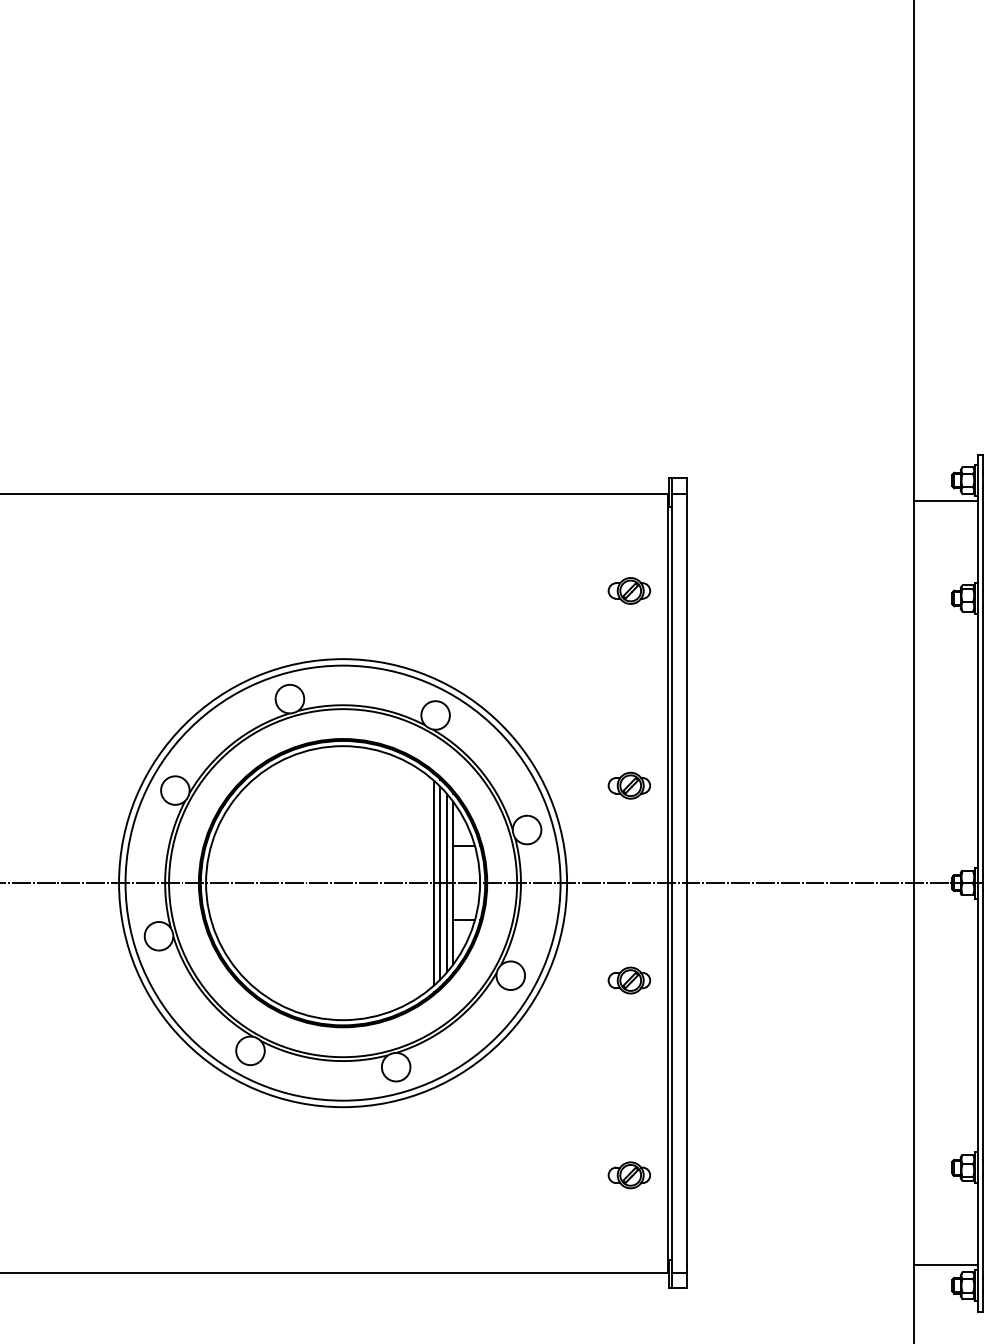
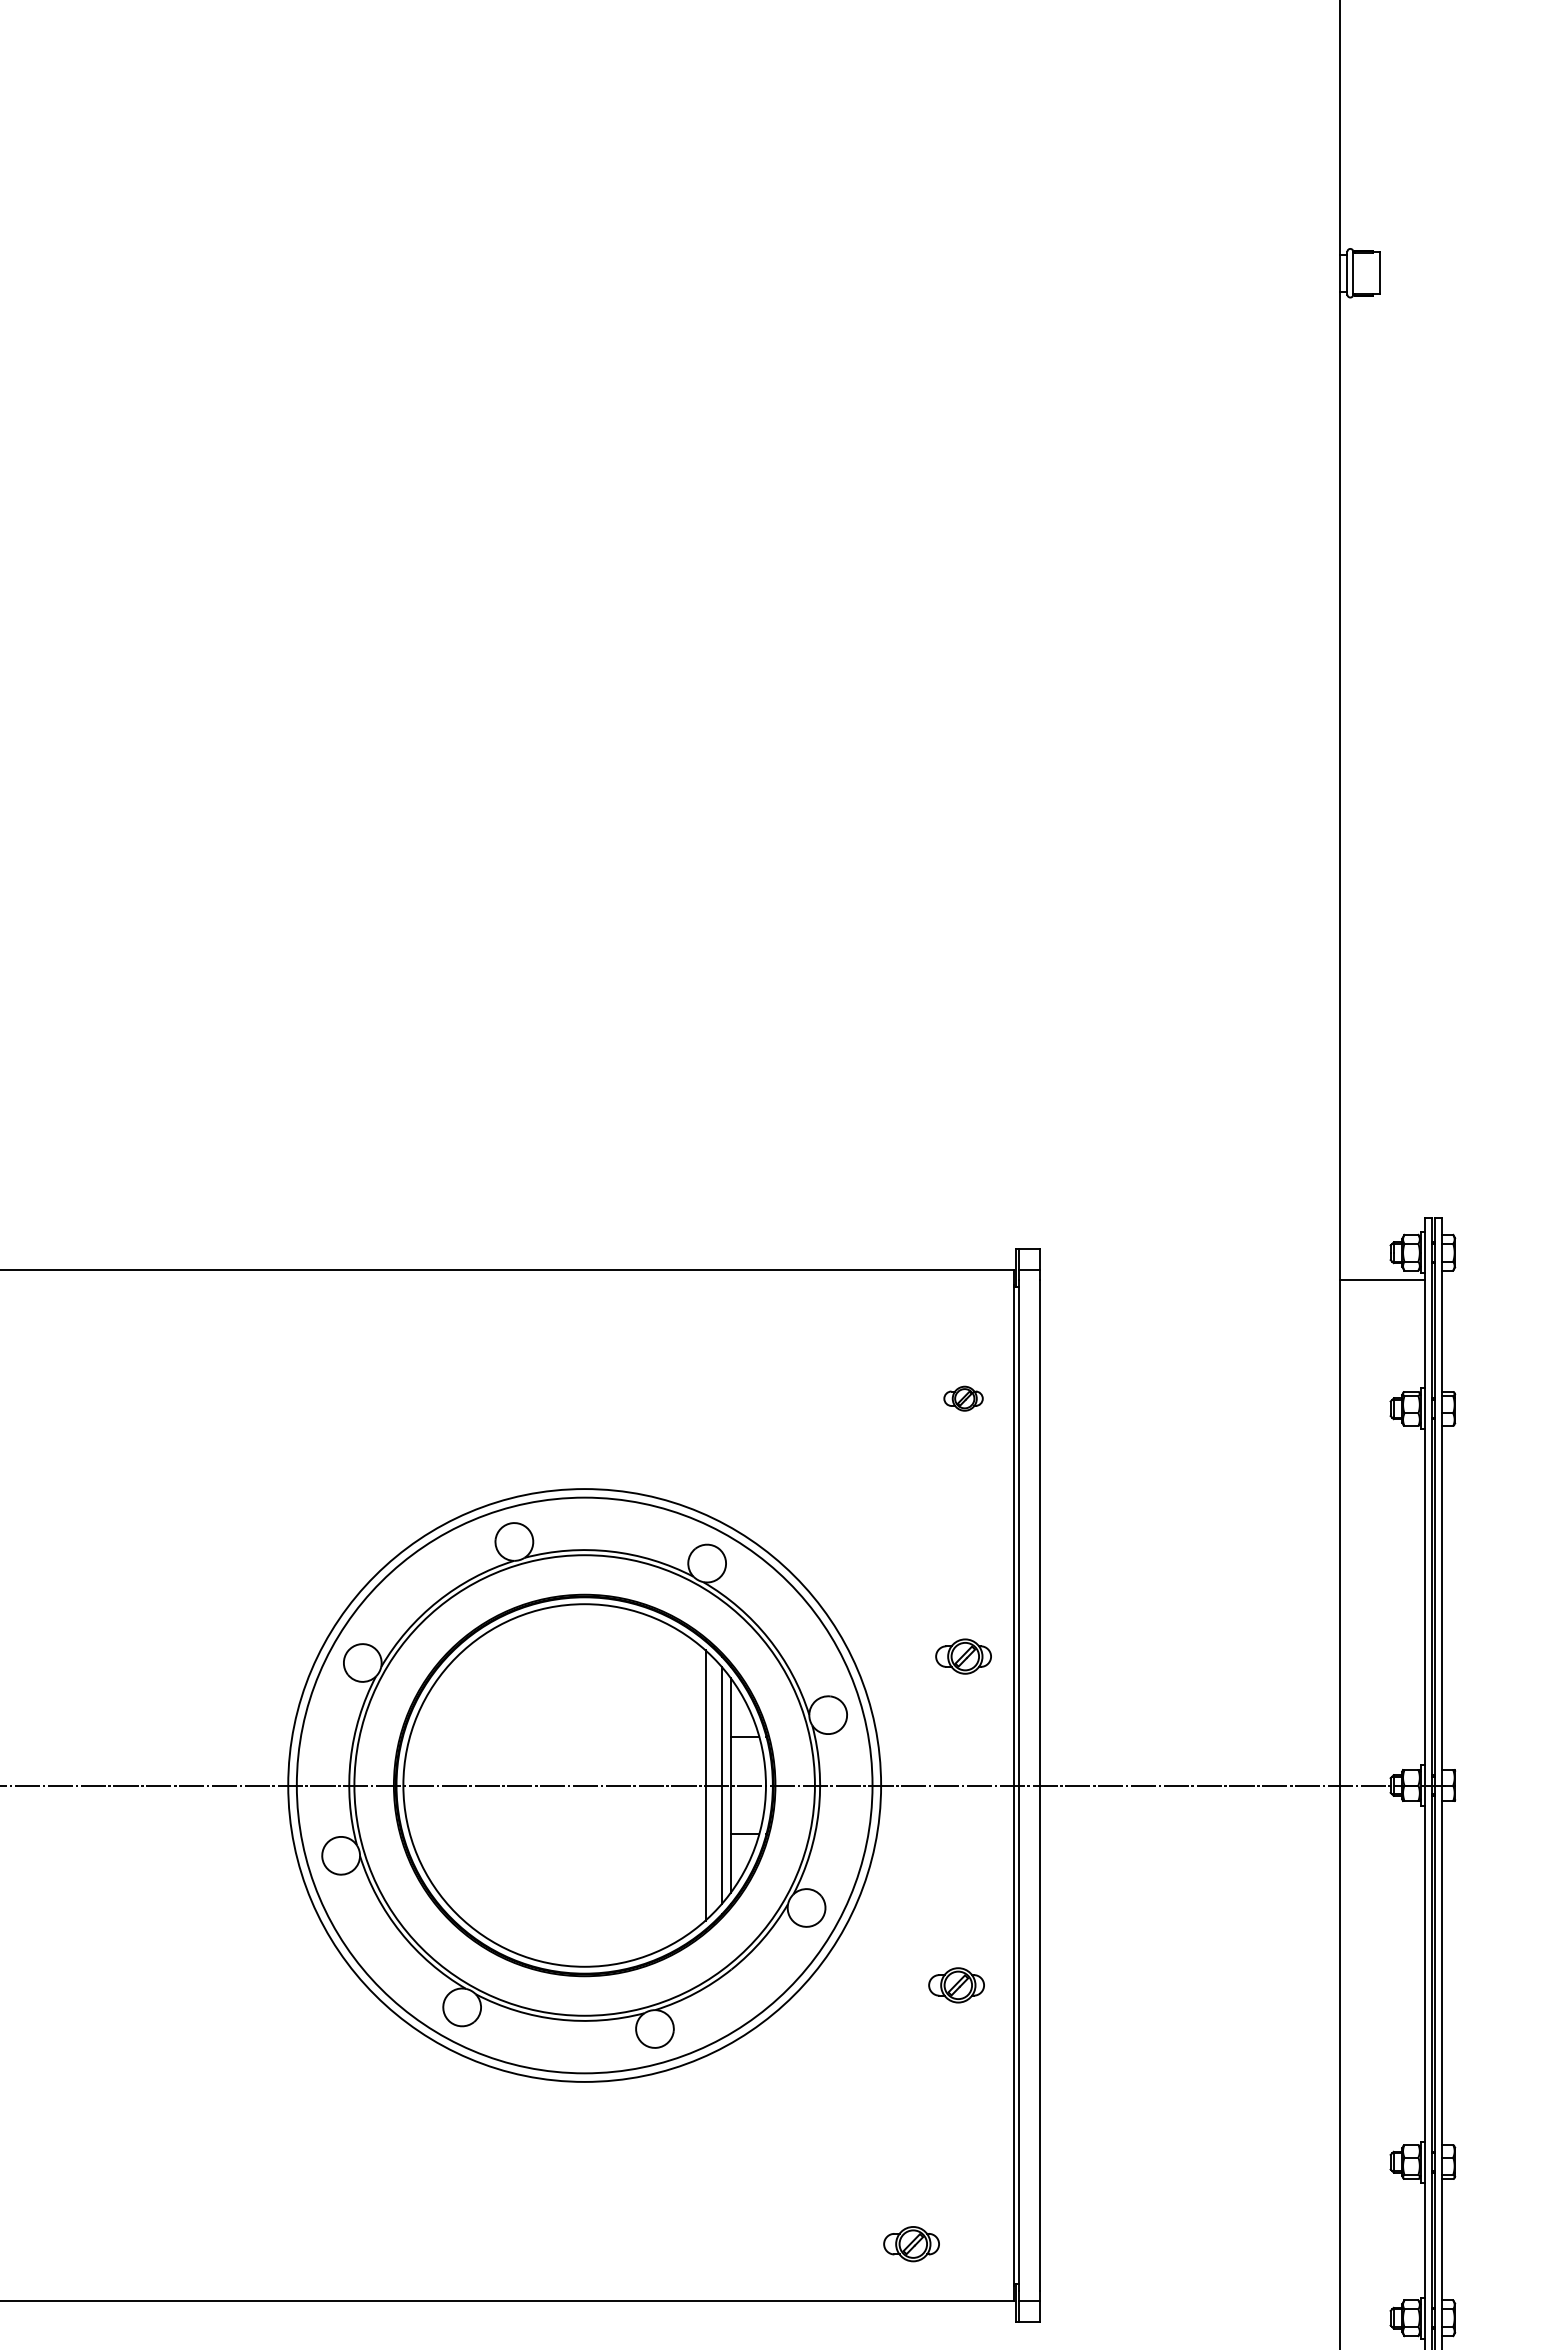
part: (629, 590) -> (963, 1398), size x0.7
line: (440, 883) -> (713, 1785), removed
part: (629, 980) -> (956, 1985), moved
part: (629, 1175) -> (911, 2244), moved
line: (945, 1264) -> (1382, 2290), removed

